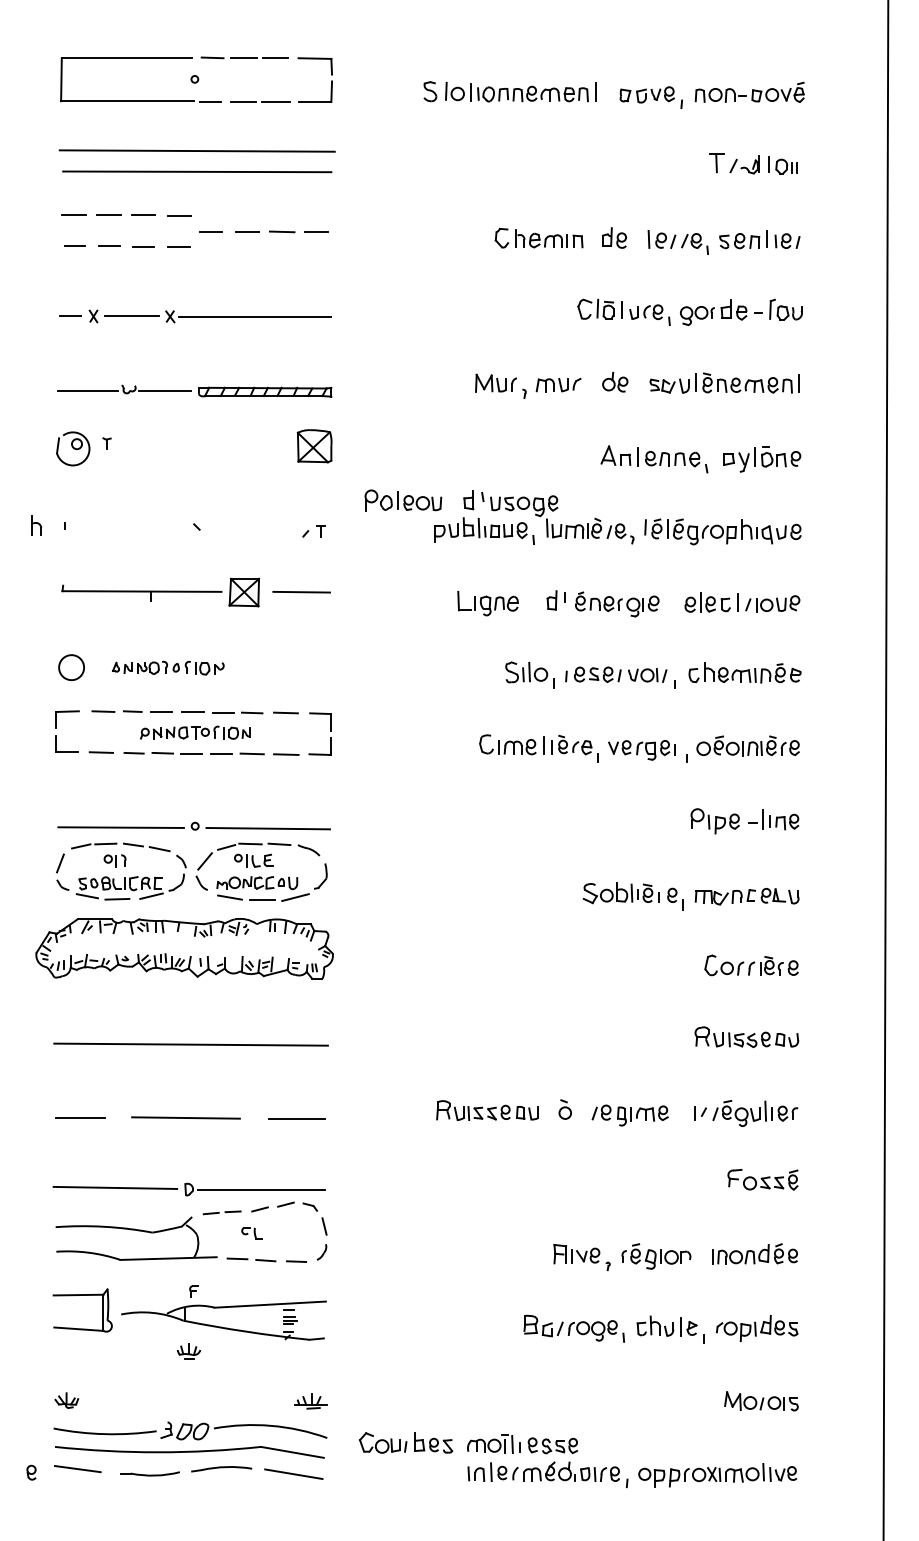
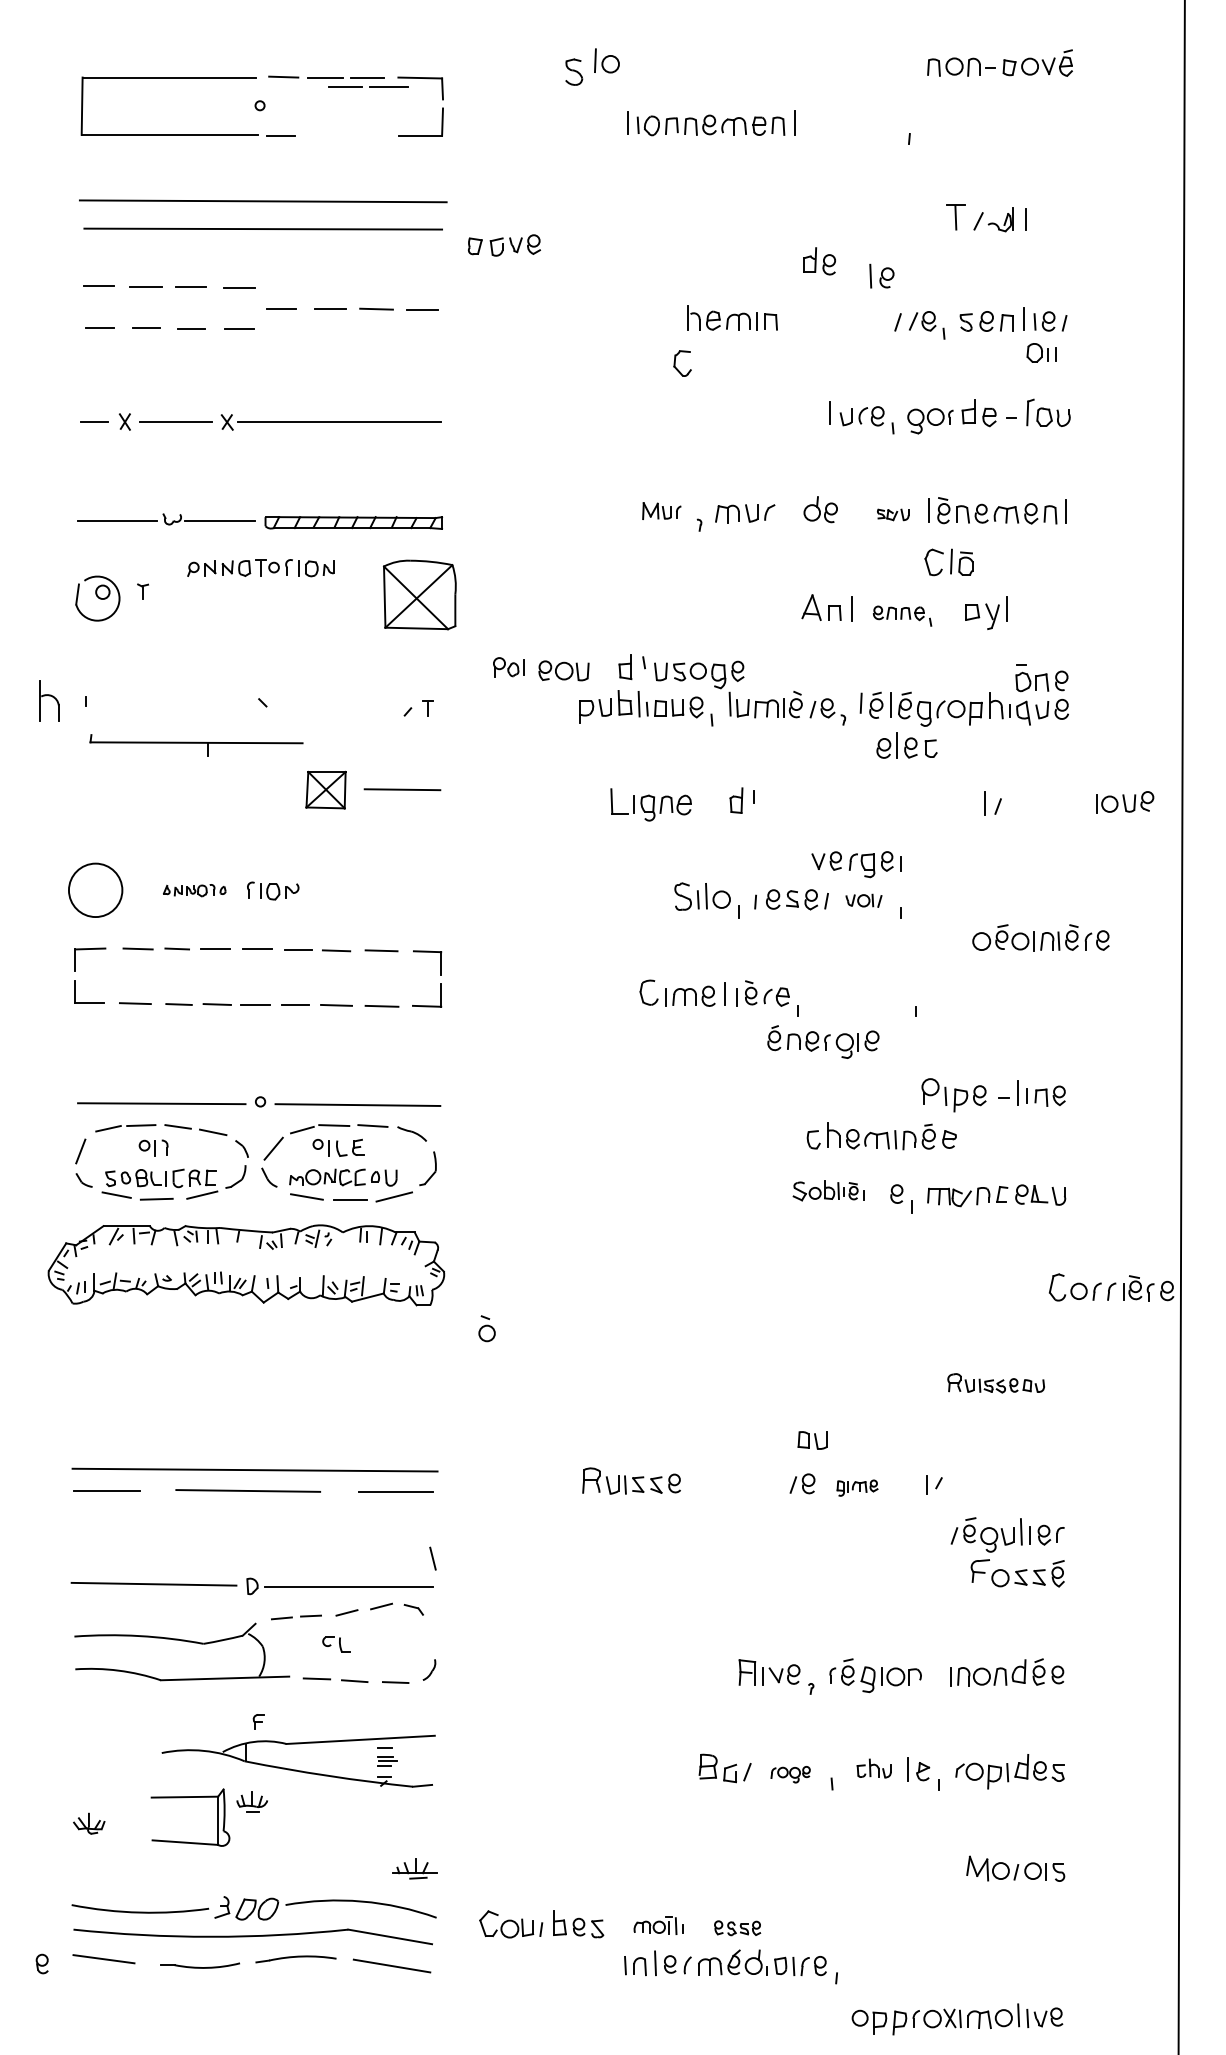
part: (430, 91) -> (574, 71), moved
part: (454, 91) -> (606, 60), moved
part: (749, 91) -> (999, 62), moved
part: (647, 94) -> (504, 245), moved
line: (261, 101) -> (369, 86), moved
part: (786, 166) -> (1041, 352), moved
part: (496, 238) -> (675, 363), moved
part: (614, 238) -> (819, 261), moved
part: (657, 238) -> (881, 275), moved
part: (595, 309) -> (948, 562), moved
part: (495, 382) -> (661, 510), size x0.7
part: (669, 385) -> (892, 514), size x0.6
part: (314, 445) -> (419, 594), size x1.6
part: (780, 457) -> (1041, 678), moved
part: (676, 461) -> (902, 615), size x0.7
part: (381, 500) -> (508, 667), size x0.7
part: (36, 525) -> (49, 700), size x1.6
part: (141, 593) -> (196, 745), moved
part: (707, 602) -> (906, 745), moved
part: (617, 604) -> (823, 1041), moved
part: (778, 604) -> (1125, 802), moved
circle: (71, 667) -> (95, 890), size x1.6
part: (145, 667) -> (194, 890), size x0.7
part: (744, 673) -> (881, 1136), moved
part: (647, 675) -> (863, 900), size x0.7
part: (195, 733) -> (260, 568), moved
part: (747, 745) -> (1040, 937), moved
part: (642, 750) -> (856, 864), moved
part: (621, 892) -> (828, 1190), size x0.7
part: (751, 965) -> (1111, 1287), moved
part: (746, 1037) -> (995, 1383), size x0.7
line: (190, 1044) -> (254, 1469), moved
part: (564, 1109) -> (486, 1328), moved
part: (527, 1113) -> (812, 1440), moved
part: (755, 1113) -> (1007, 1534), moved
part: (642, 1115) -> (857, 1487), size x0.6
line: (324, 1226) -> (432, 1558), moved
part: (82, 1295) -> (190, 1797), moved
part: (654, 1326) -> (873, 1768), size x0.7
part: (592, 1330) -> (790, 1774), size x0.6
part: (66, 1400) -> (89, 1823), moved
part: (493, 1443) -> (658, 1925), size x0.7
part: (552, 1446) -> (737, 1928), size x0.7
part: (717, 1475) -> (957, 2019), moved

